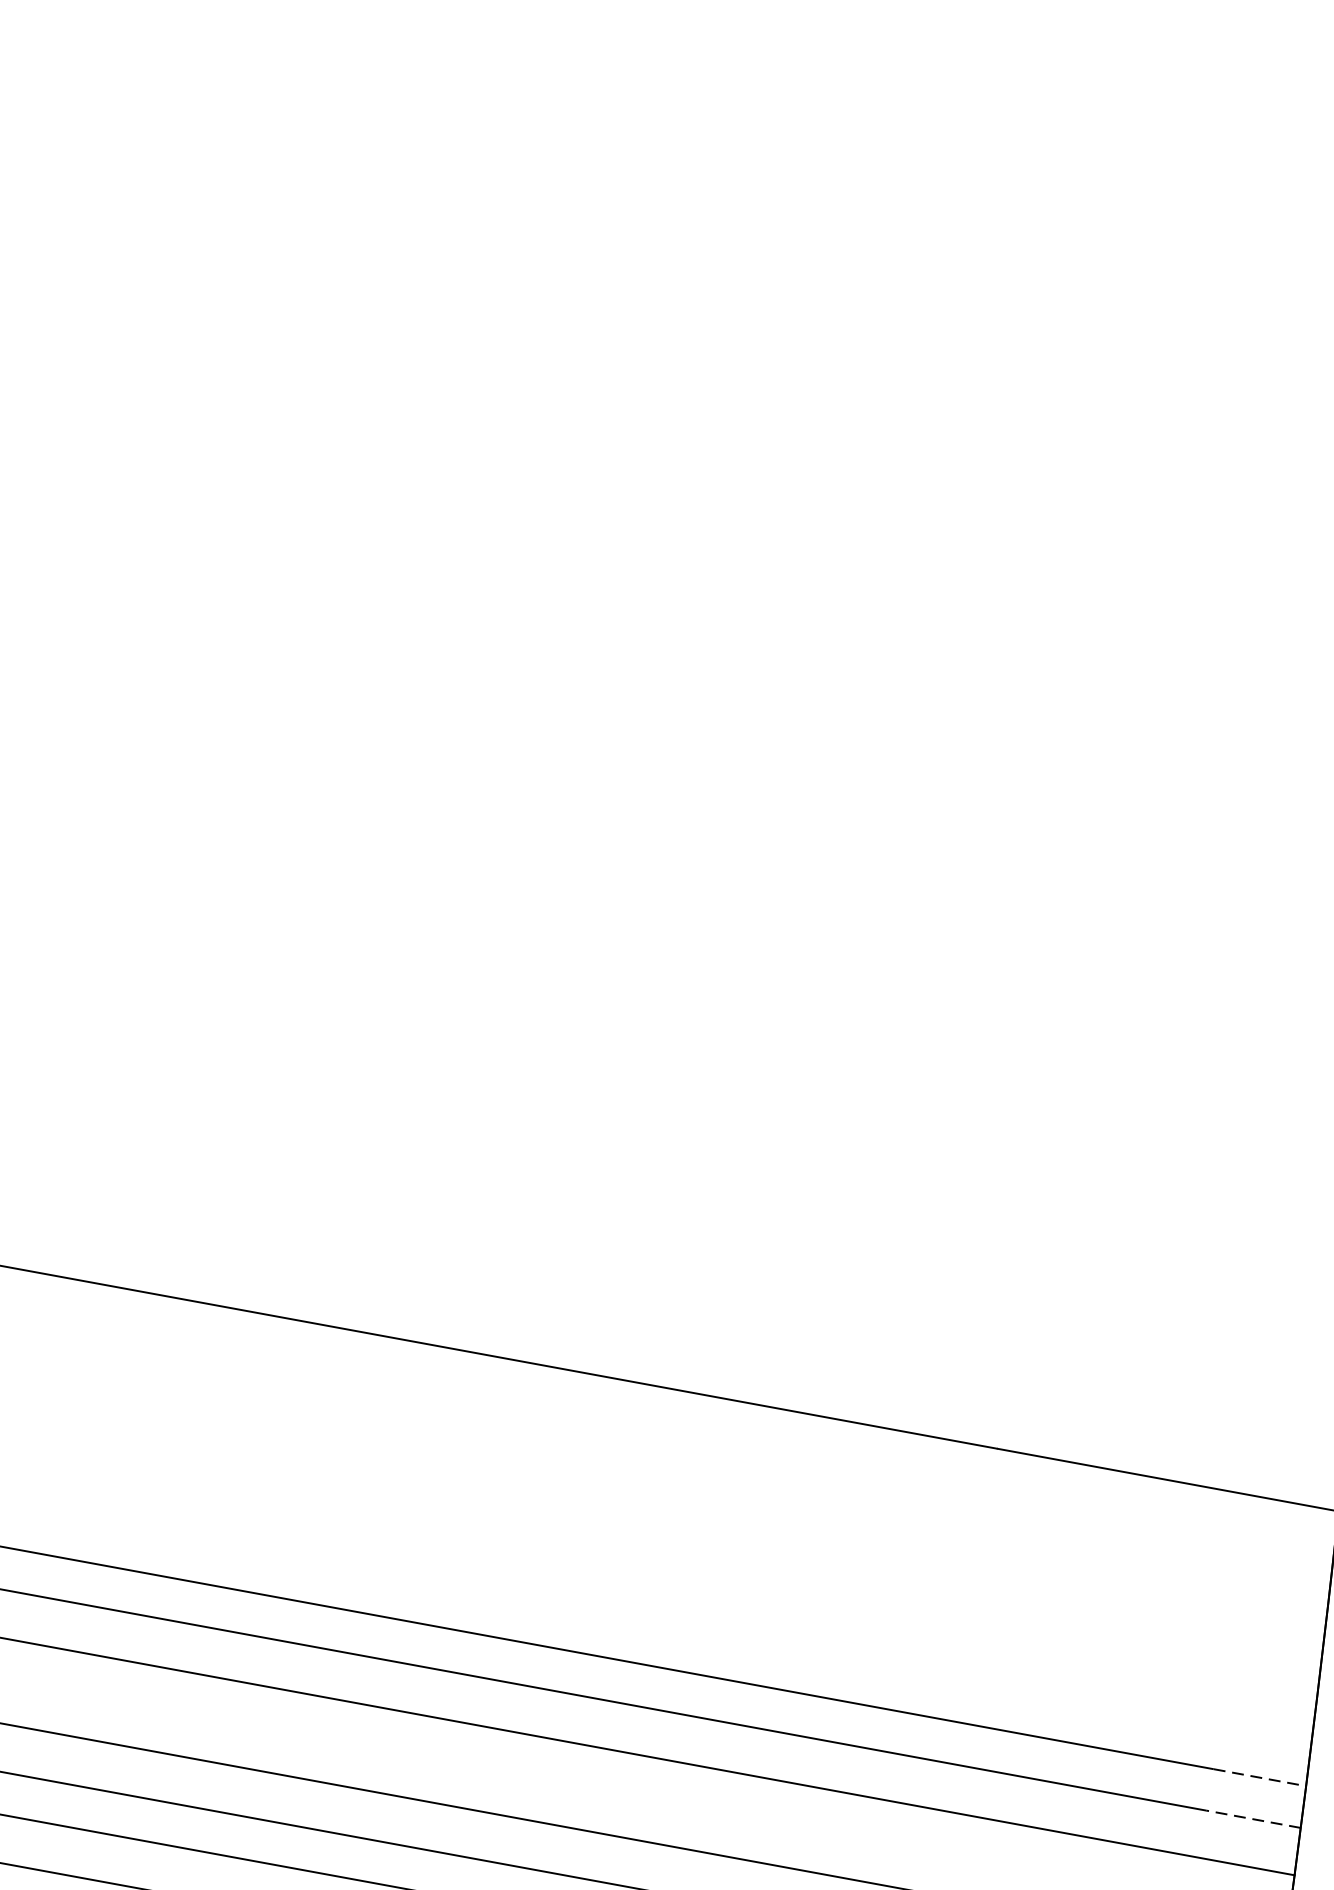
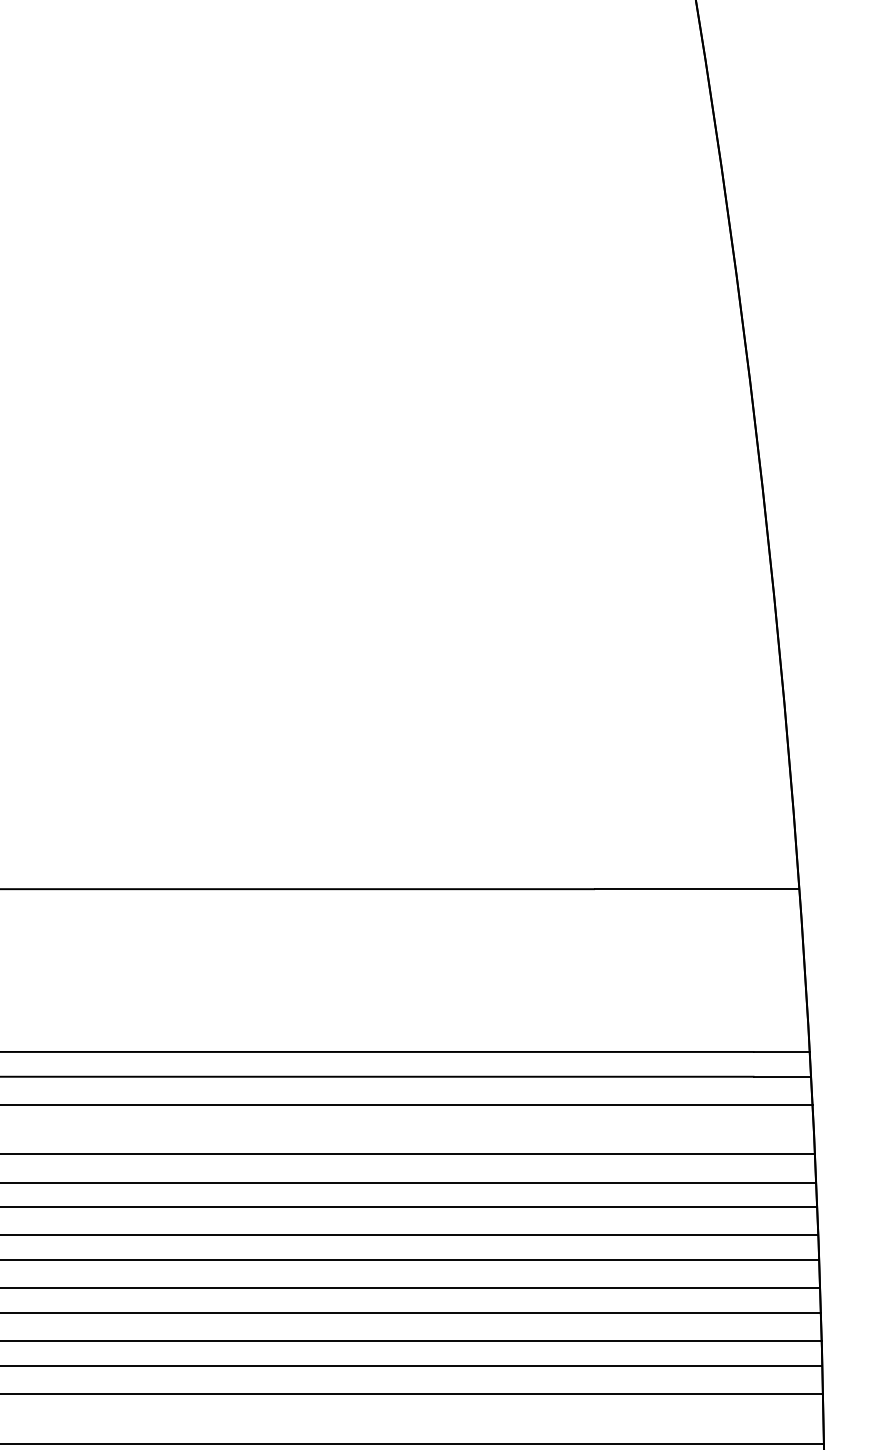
line: (1260, 1777) -> (782, 1051), dashed -> solid
line: (1253, 1818) -> (782, 1076), dashed -> solid

